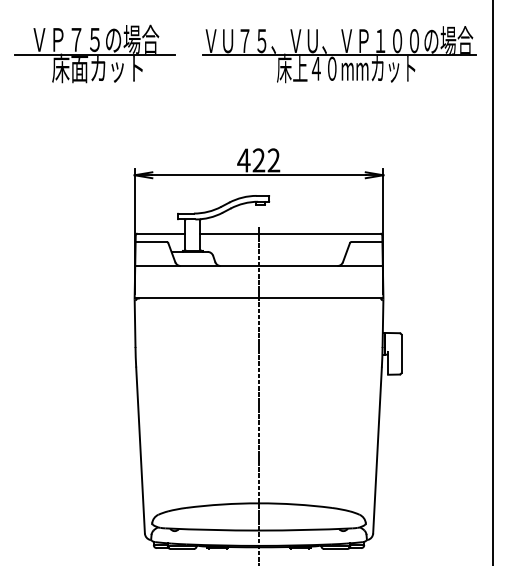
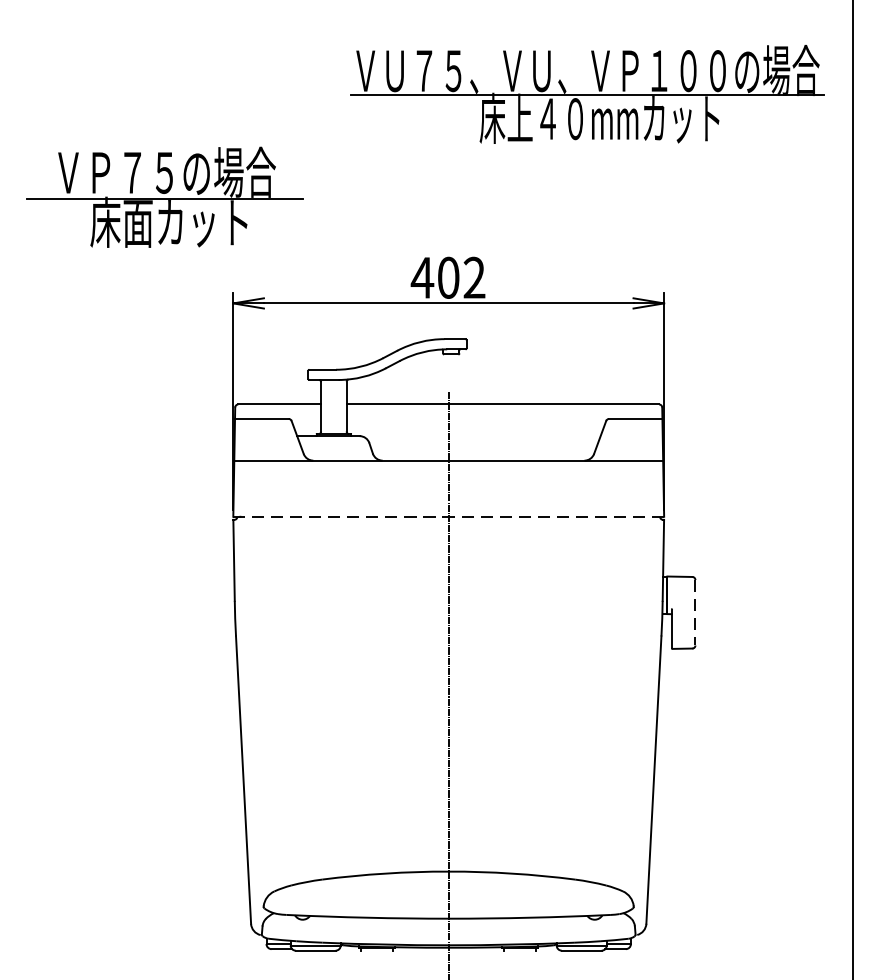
part: (94, 53) -> (163, 196), moved
text: (258, 160) -> (447, 277), 422 -> 402
line: (258, 298) -> (447, 516), solid -> dashed
line: (401, 353) -> (695, 612), solid -> dashed

